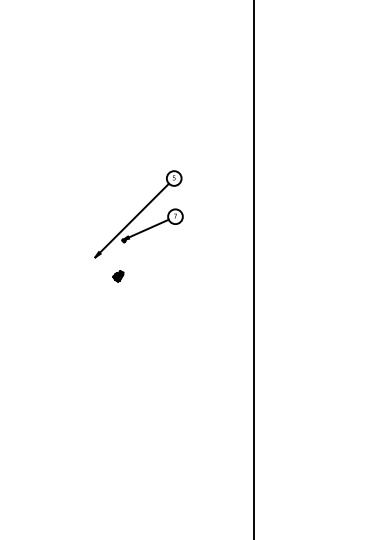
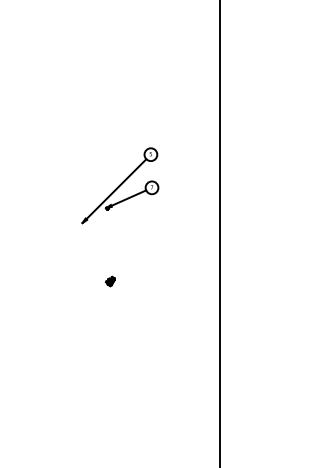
part: (117, 276) -> (109, 281), moved

